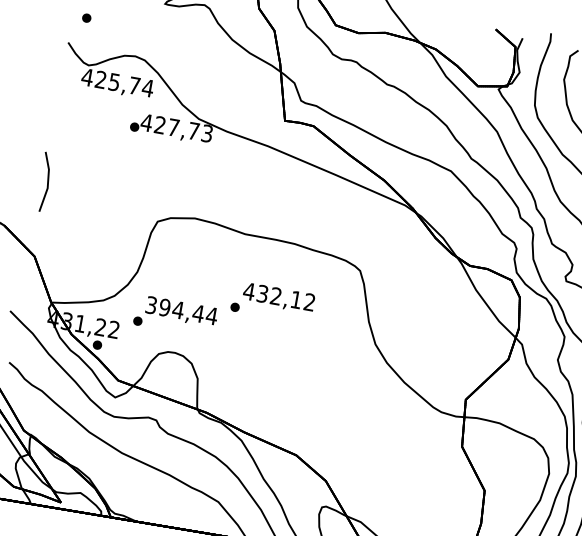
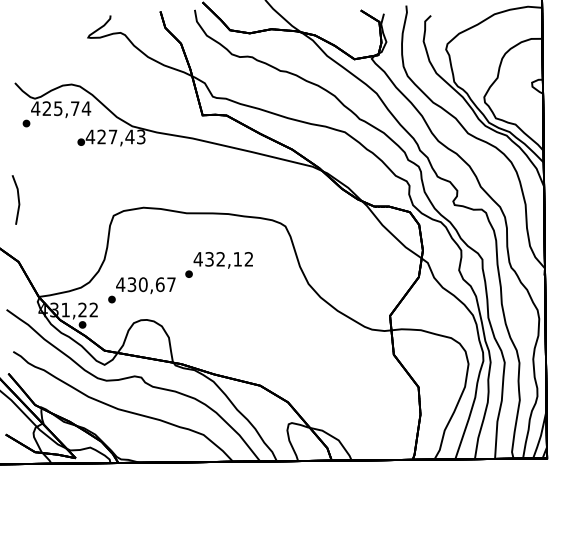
part: (86, 18) -> (26, 123), moved
text: (193, 130) -> (129, 136), 427,73 -> 427,43
text: (182, 310) -> (146, 284), 394,44 -> 430,67

